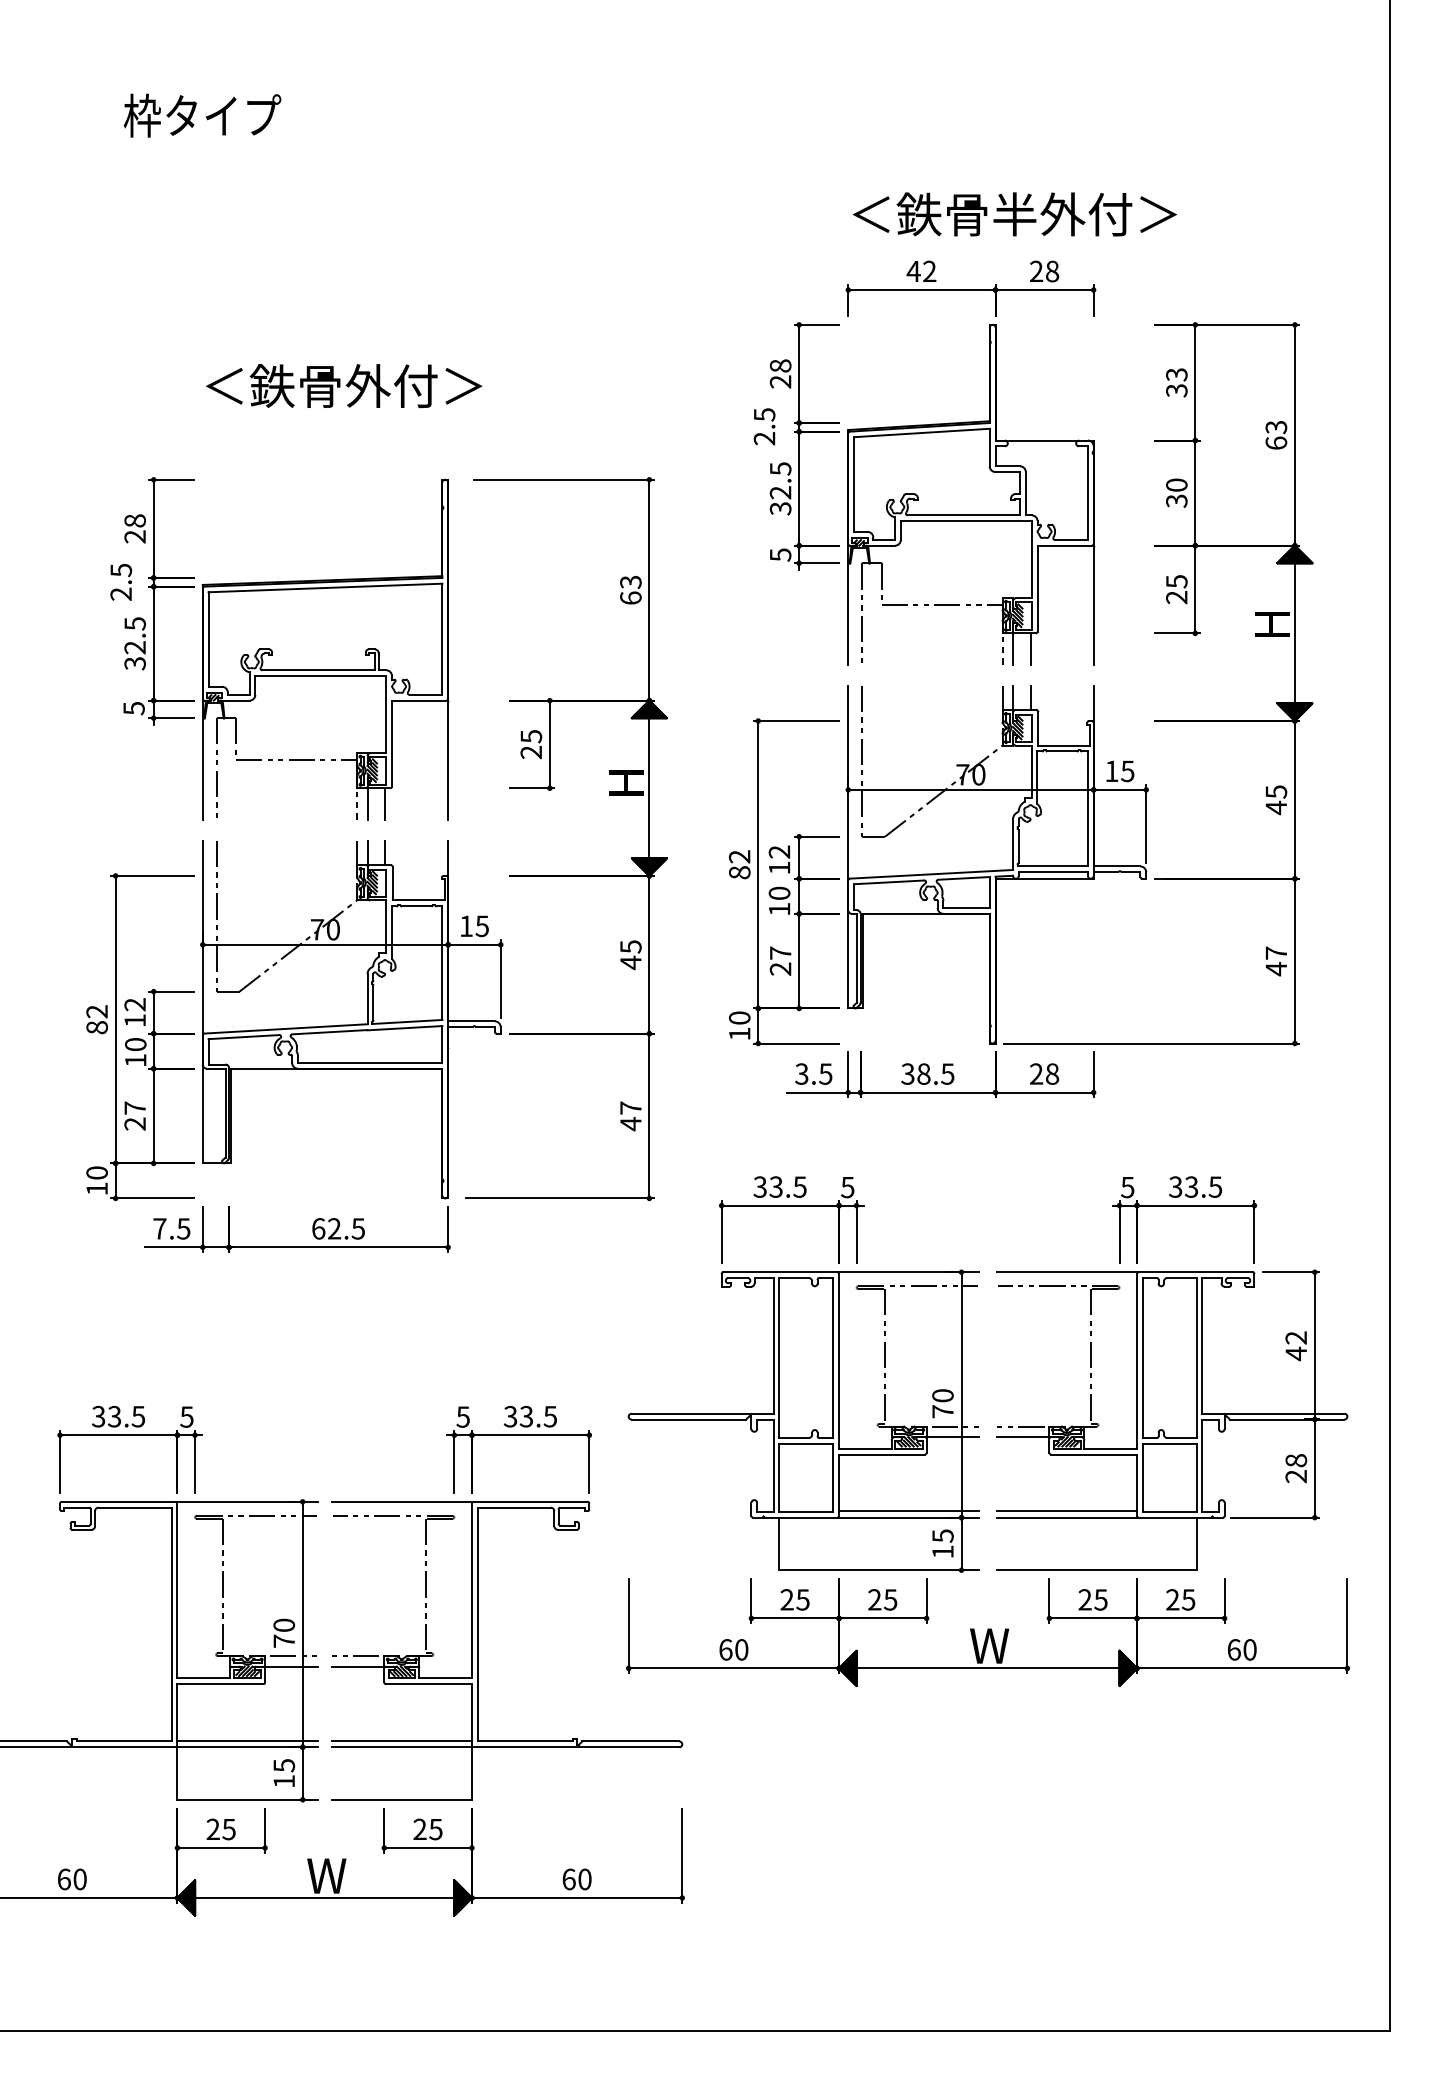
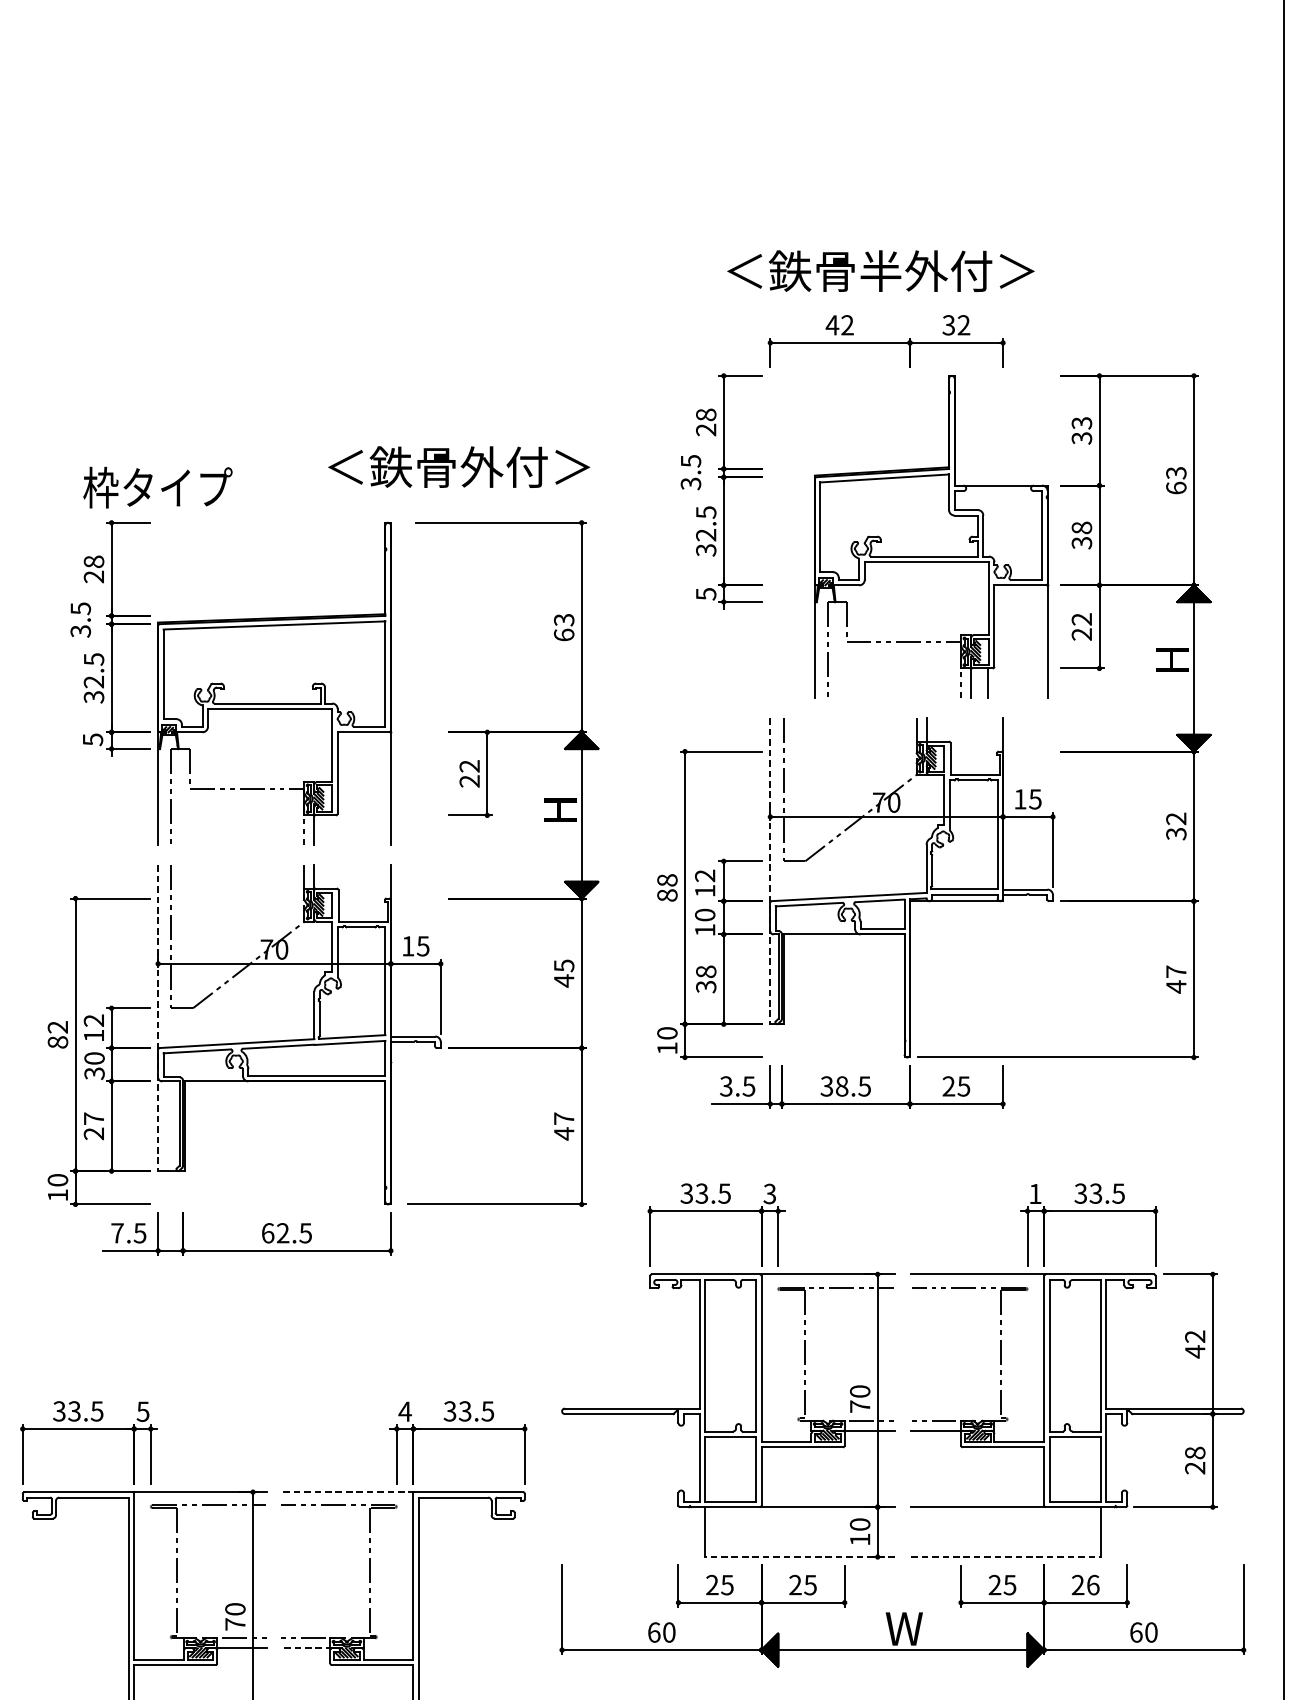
text: (202, 115) -> (157, 487), moved
text: (1014, 214) -> (880, 271), moved
text: (1044, 271) -> (956, 325), 28 -> 32
text: (344, 385) -> (459, 466), moved
text: (764, 438) -> (690, 483), 2.5 -> 3.5
text: (1176, 484) -> (1081, 527), 30 -> 38
part: (971, 494) -> (931, 536), moved
text: (1176, 581) -> (1081, 619), 25 -> 22
text: (121, 594) -> (81, 631), 2.5 -> 3.5
line: (1030, 697) -> (943, 729), removed
text: (531, 736) -> (469, 766), 25 -> 22
text: (1276, 800) -> (1176, 827), 45 -> 32
line: (385, 803) -> (331, 829), removed
line: (848, 847) -> (770, 871), solid -> dashed
line: (385, 852) -> (331, 876), removed
text: (739, 856) -> (667, 880), 82 -> 88
text: (780, 960) -> (706, 978), 27 -> 38
line: (202, 1002) -> (157, 1018), solid -> dashed
text: (135, 1060) -> (94, 1073), 10 -> 30
text: (1052, 1073) -> (964, 1085), 28 -> 25
text: (847, 1186) -> (769, 1193), 5 -> 3
text: (1127, 1187) -> (1035, 1194), 5 -> 1
text: (463, 1416) -> (405, 1411), 5 -> 4
line: (402, 1501) -> (347, 1491), solid -> dashed
line: (909, 1511) -> (828, 1501), removed
line: (1066, 1511) -> (977, 1501), removed
text: (942, 1535) -> (859, 1524), 15 -> 10
line: (879, 1570) -> (799, 1557), solid -> dashed
line: (1096, 1570) -> (1005, 1557), solid -> dashed
text: (1188, 1599) -> (1093, 1584), 25 -> 26
line: (358, 1666) -> (305, 1648), solid -> dashed

